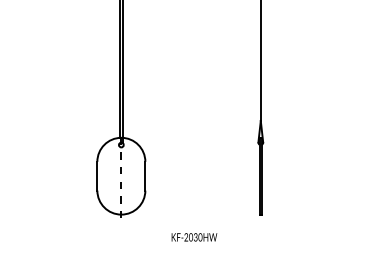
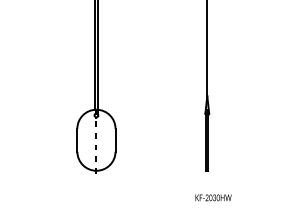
text: (194, 236) -> (213, 197), moved

